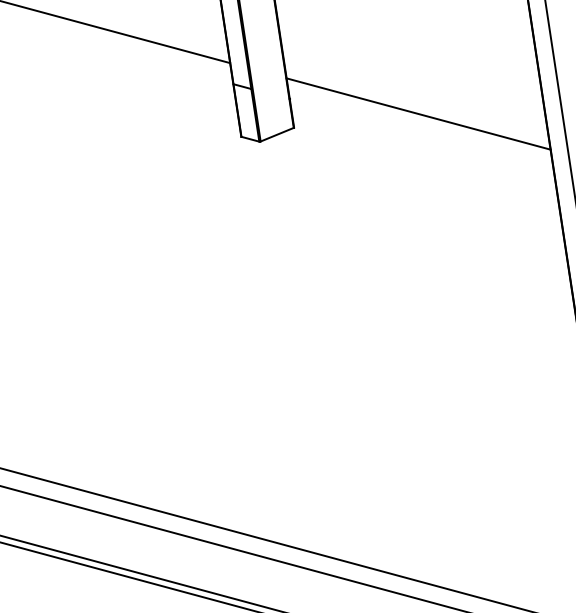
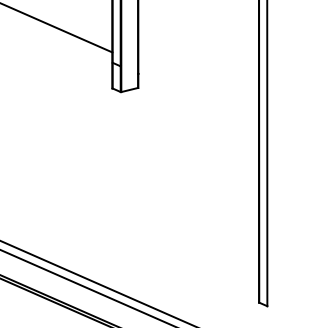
line: (418, 112) -> (198, 89), removed

